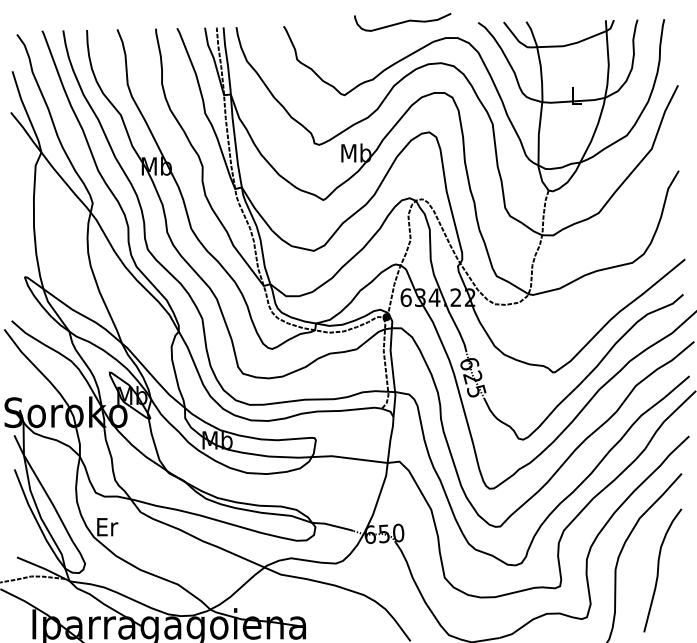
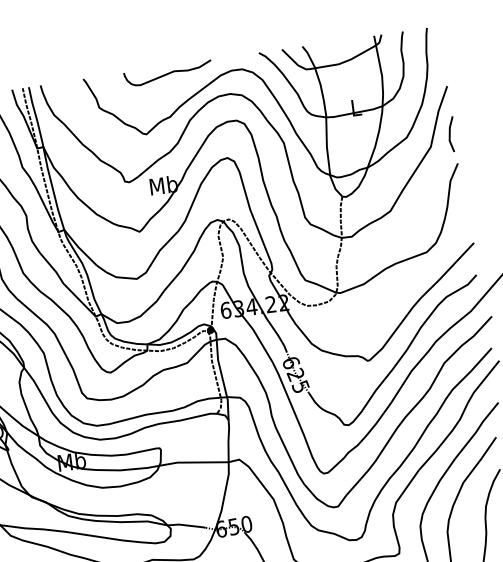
curve: (402, 22) -> (167, 73), moved
line: (675, 137) -> (450, 133), added

